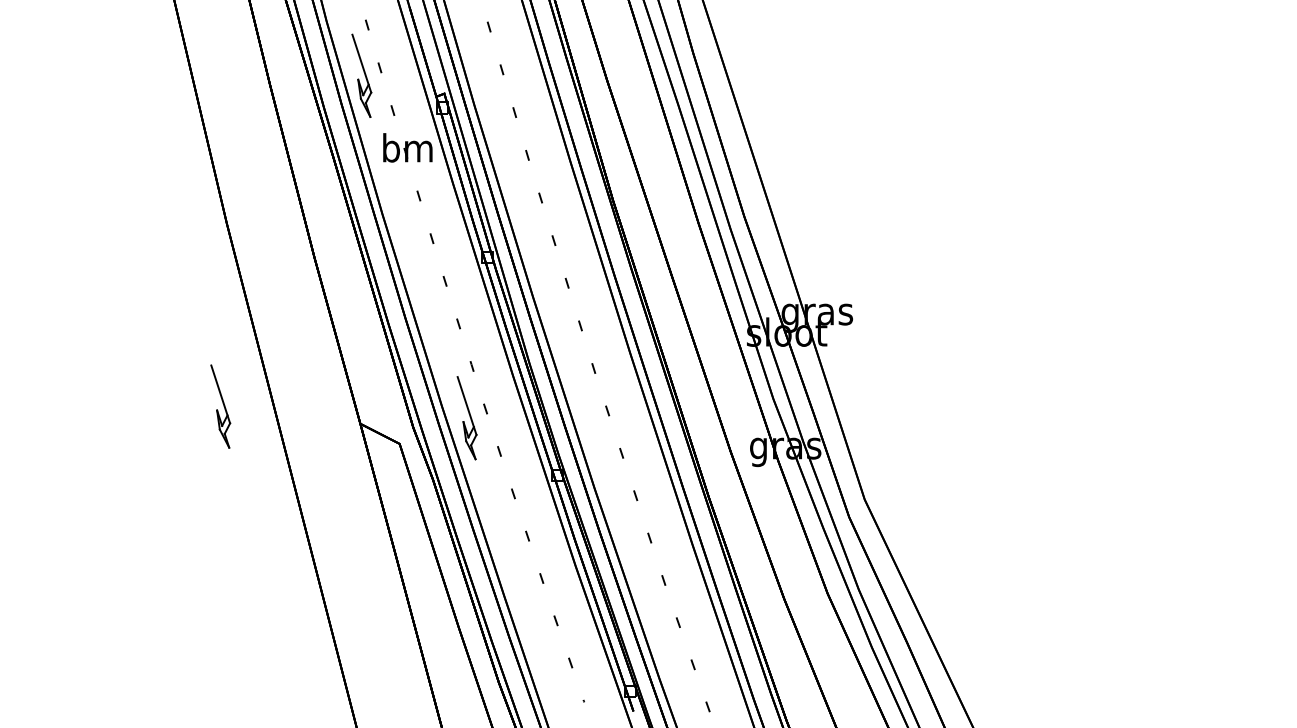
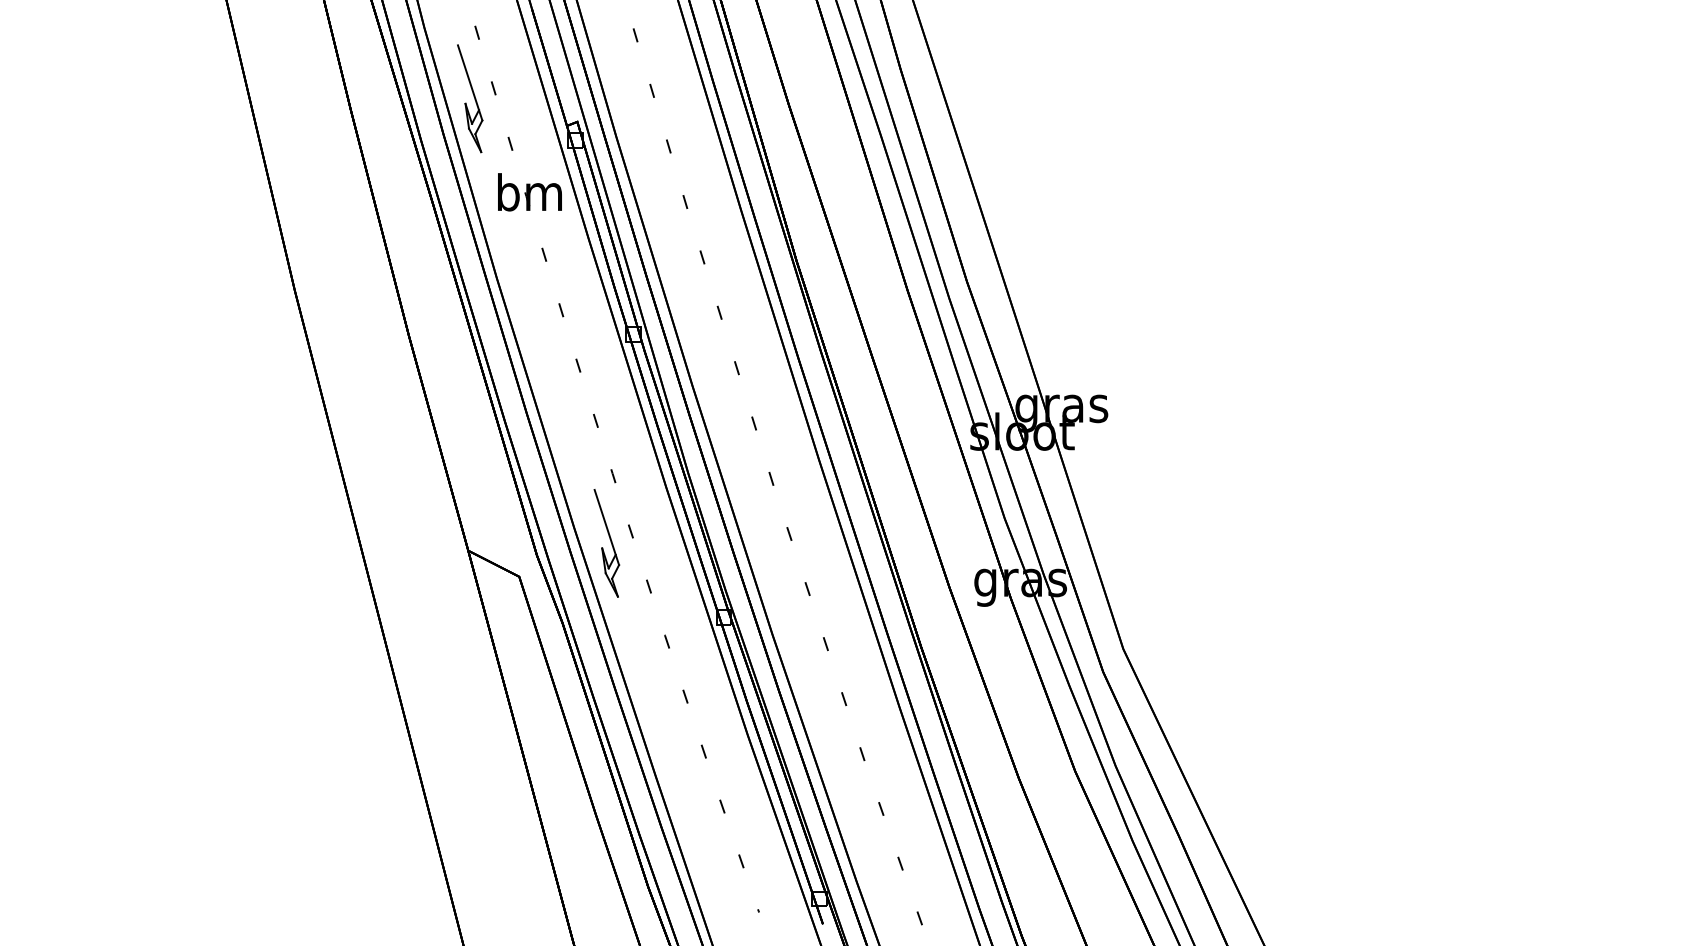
part: (220, 406) -> (286, 528), removed

